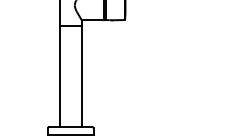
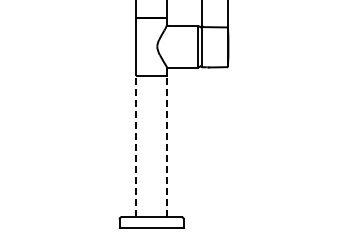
line: (60, 76) -> (136, 146), solid -> dashed
line: (81, 76) -> (166, 146), solid -> dashed

